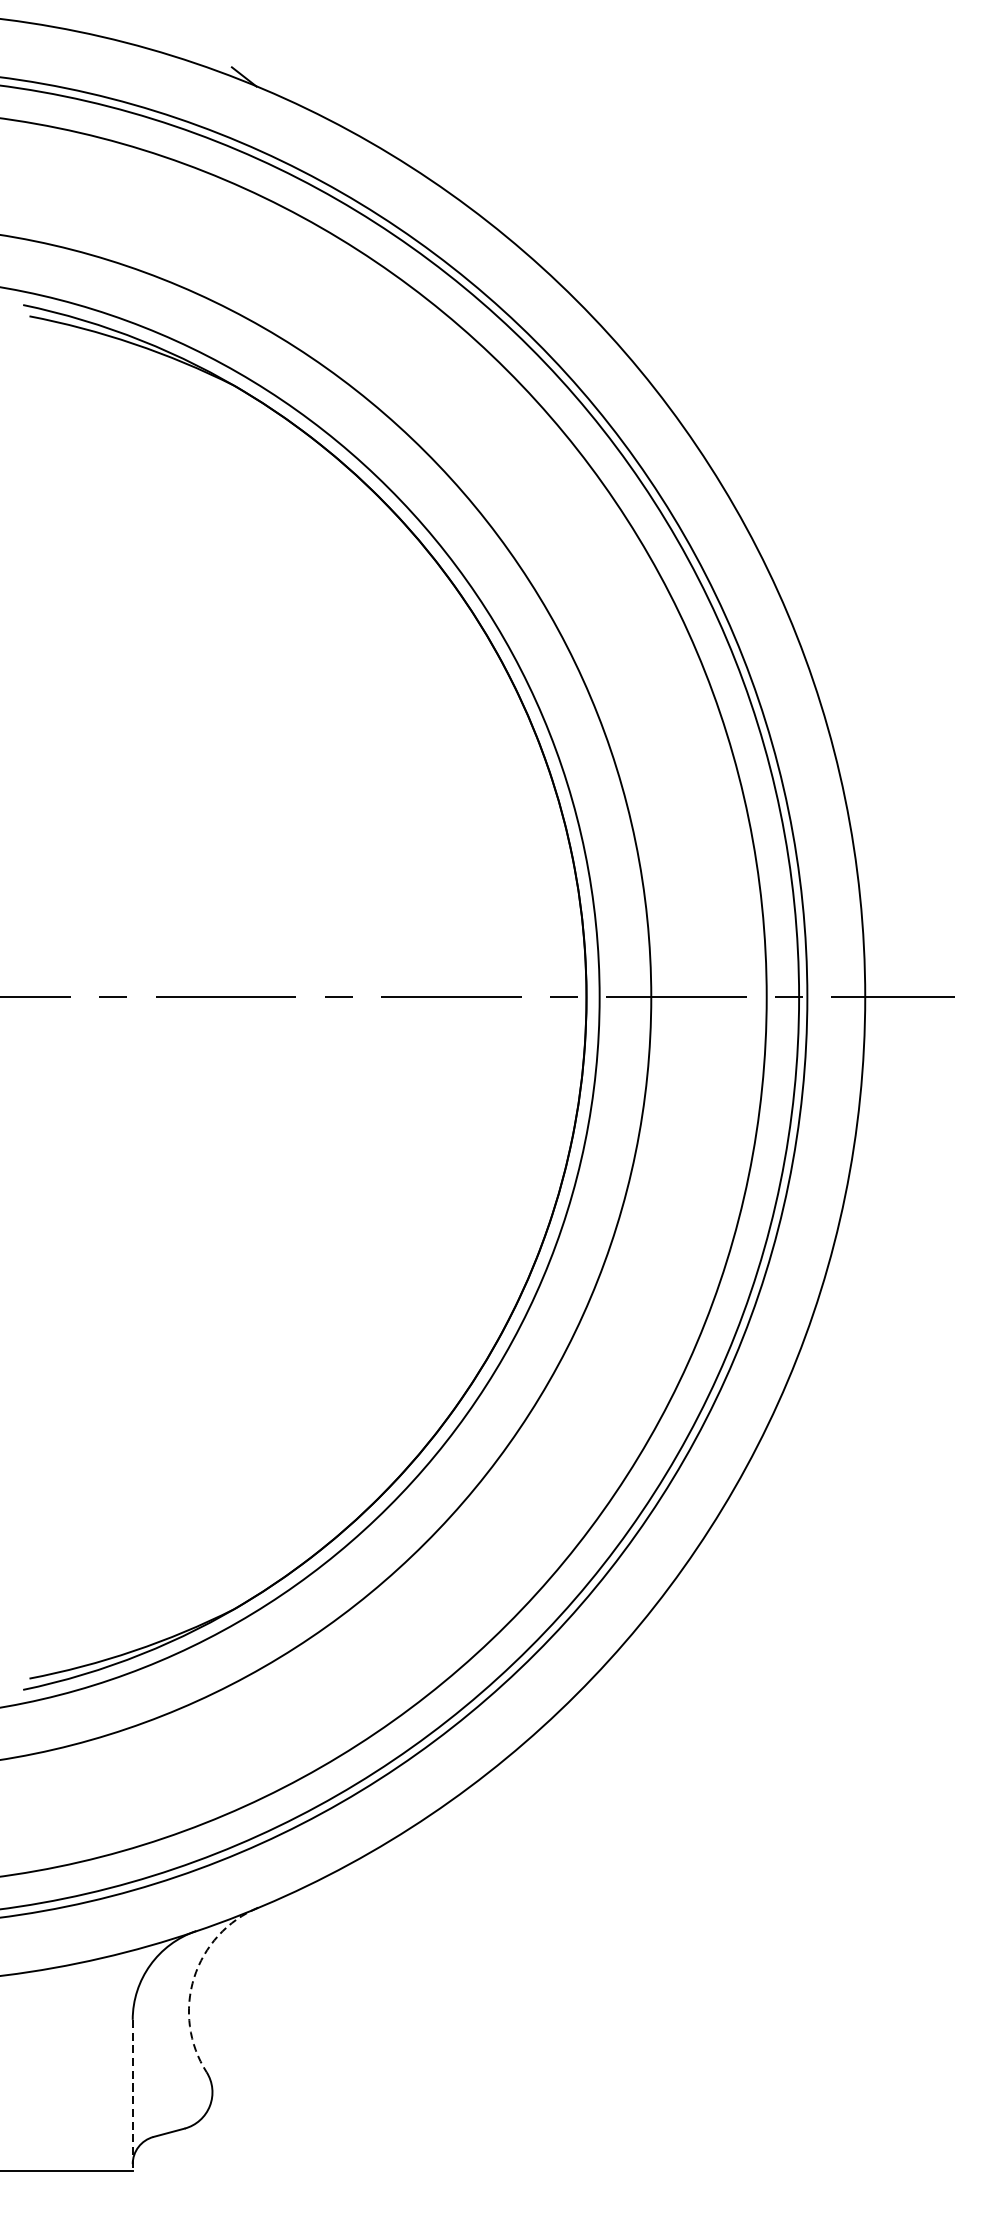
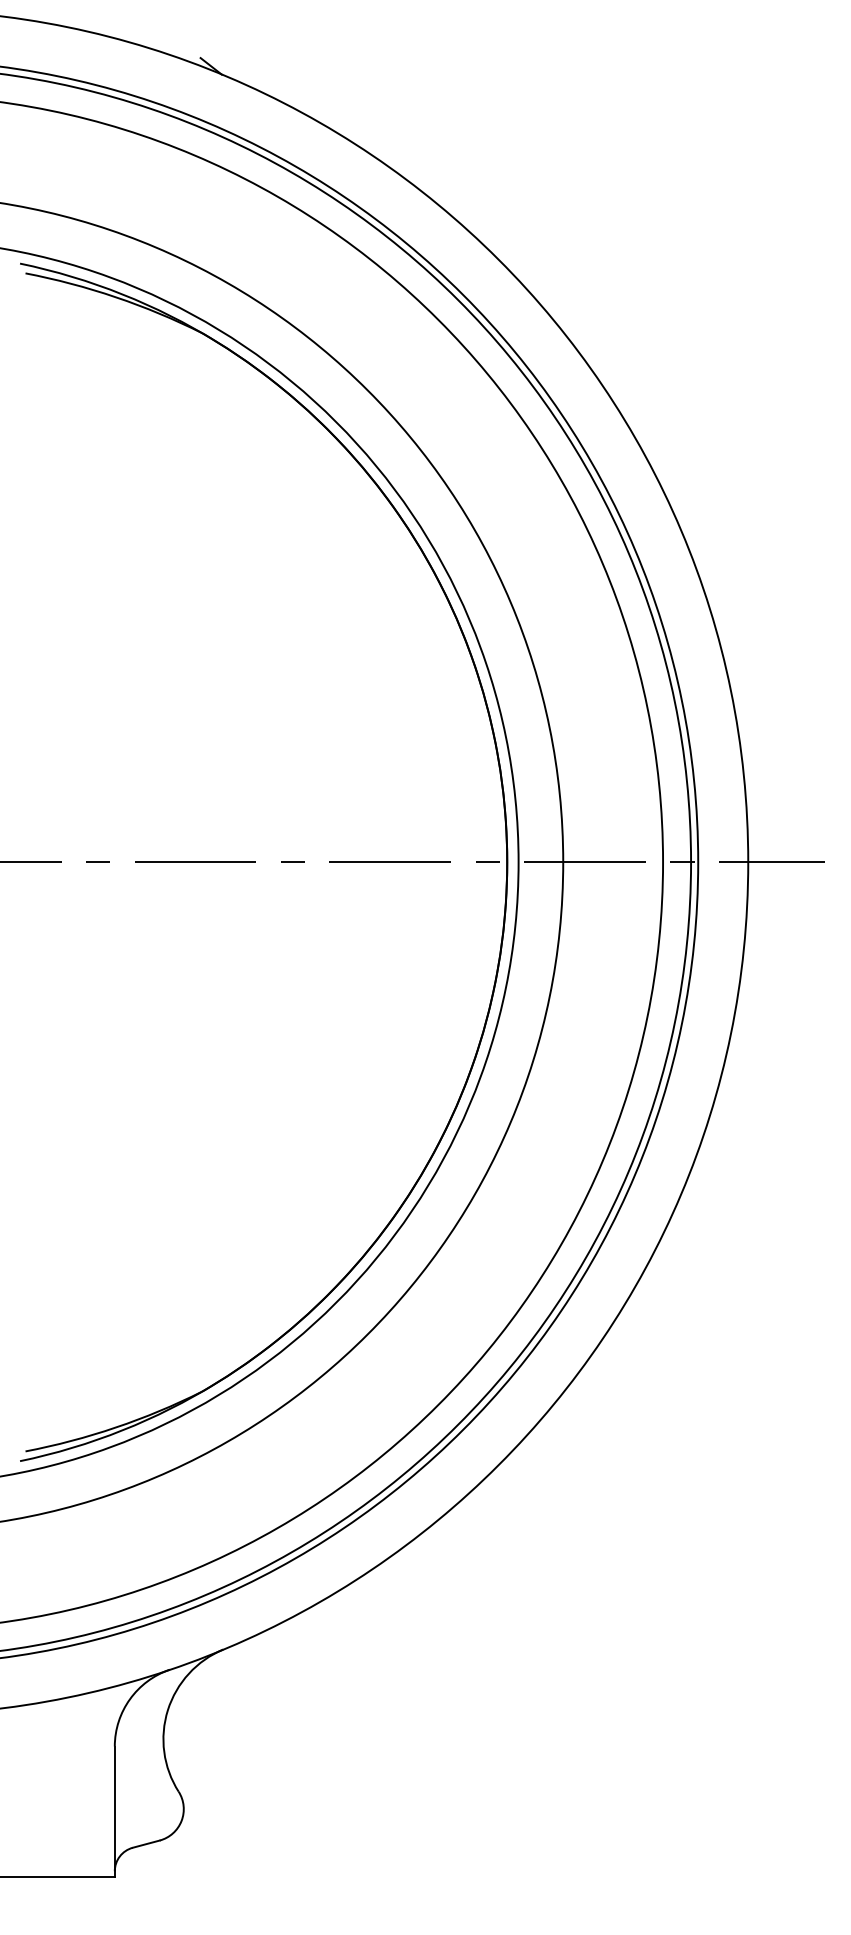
arc: (193, 1978) -> (167, 1710), dashed -> solid
line: (132, 2096) -> (114, 1812), dashed -> solid

